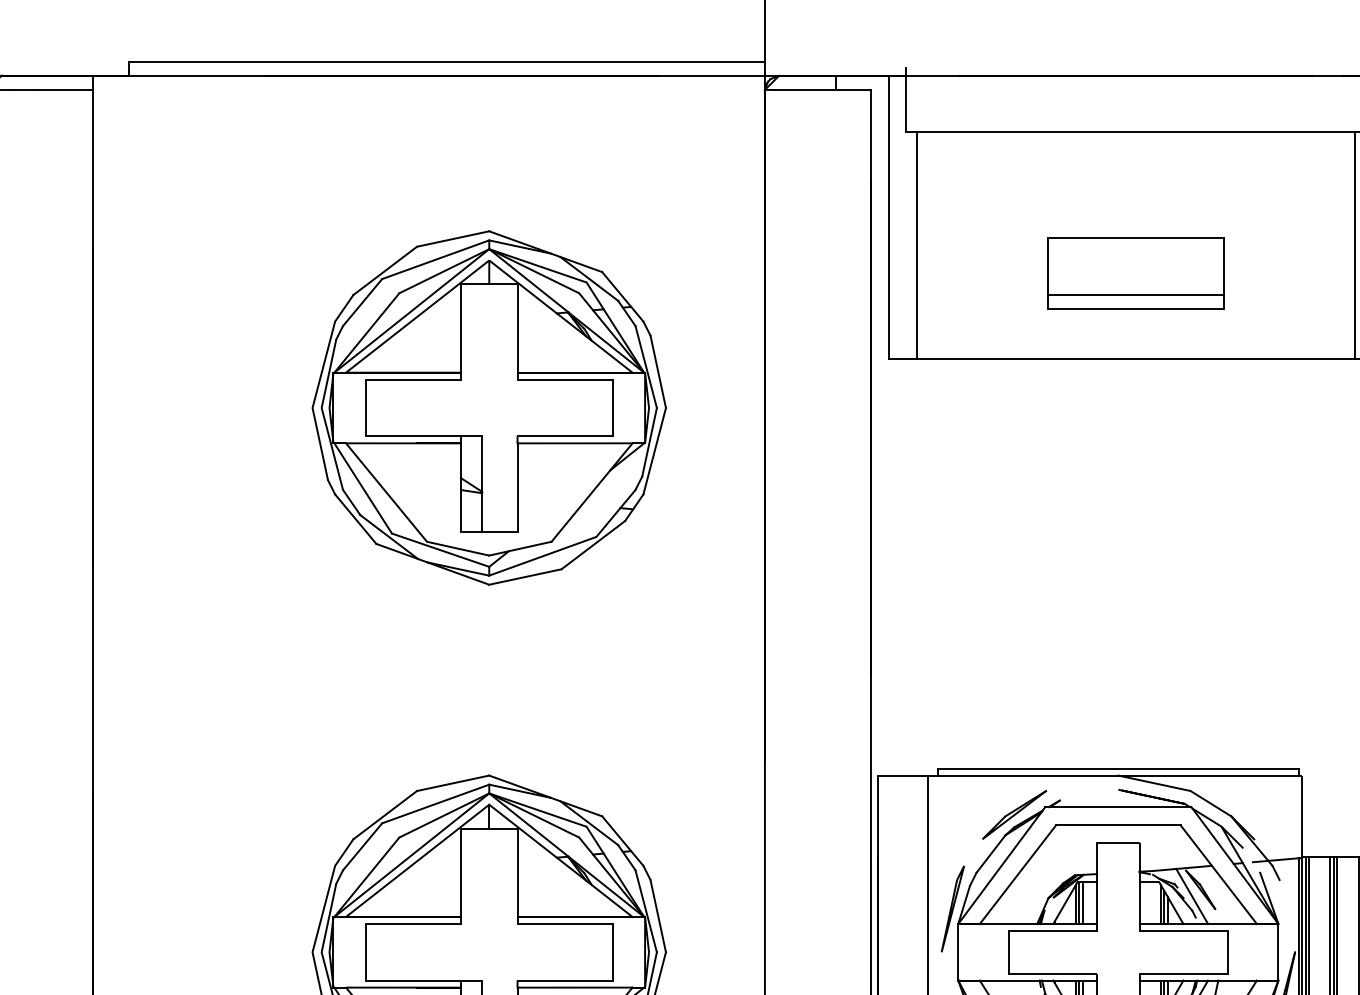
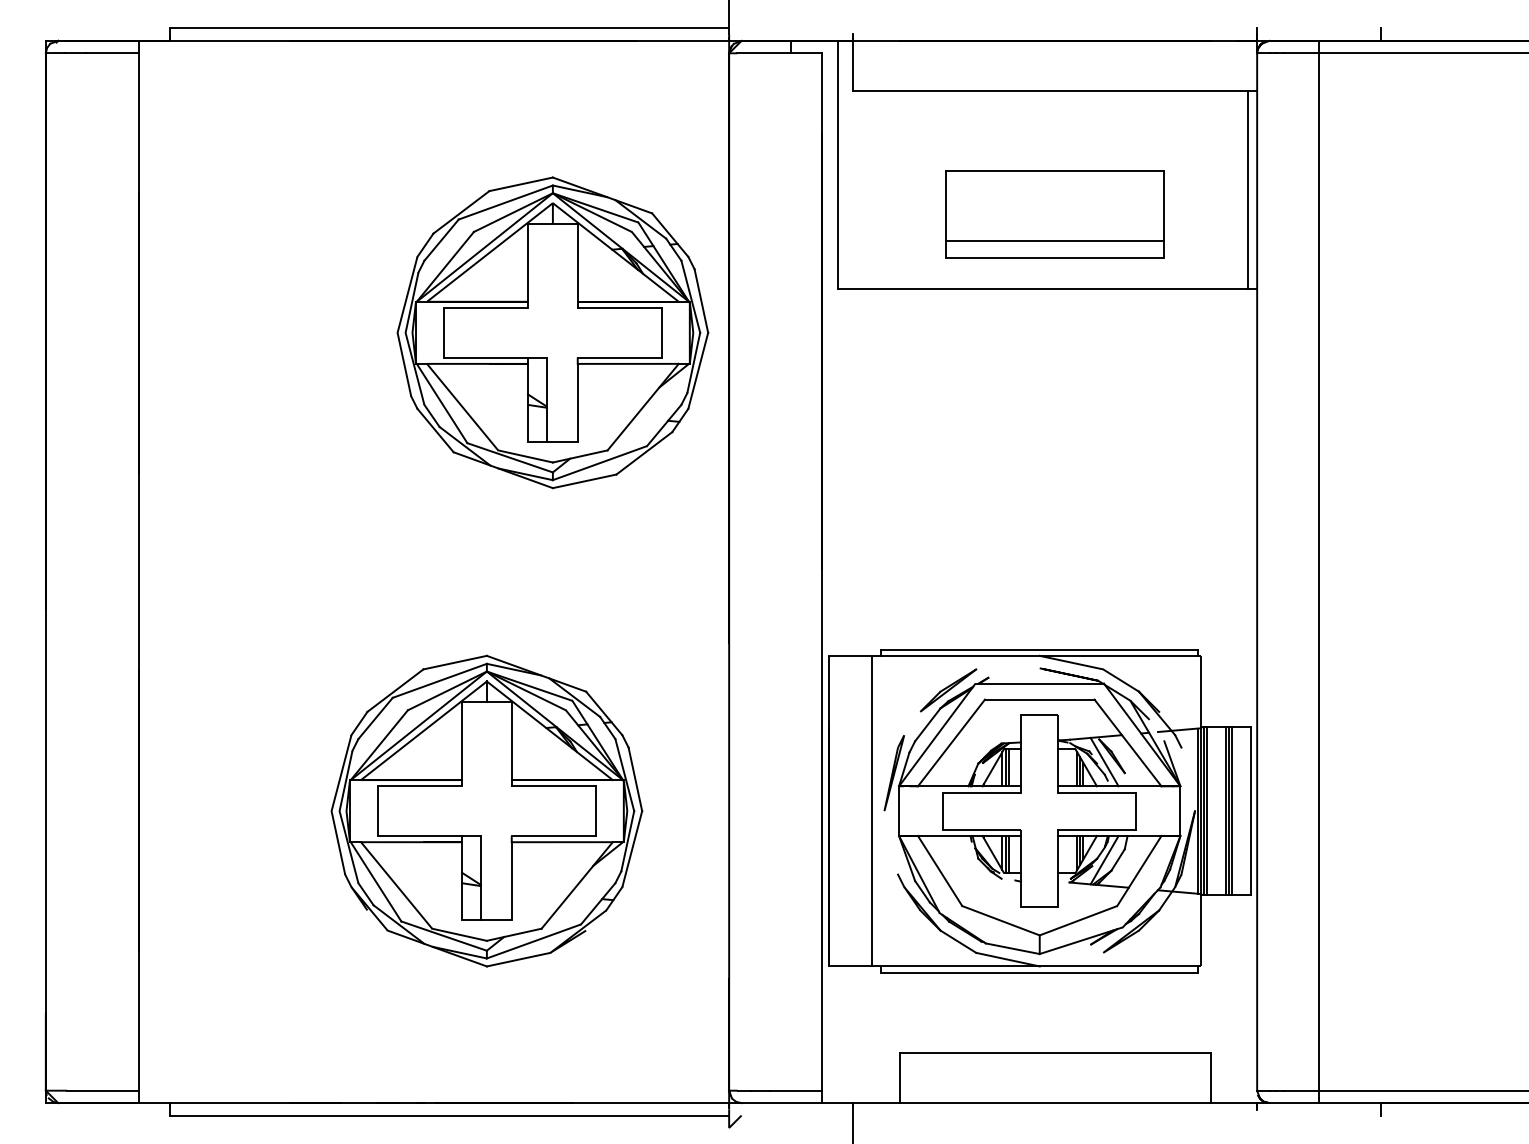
line: (916, 244) -> (862, 189), removed
part: (1136, 273) -> (1055, 214), size x1.4
part: (488, 407) -> (552, 332), moved

